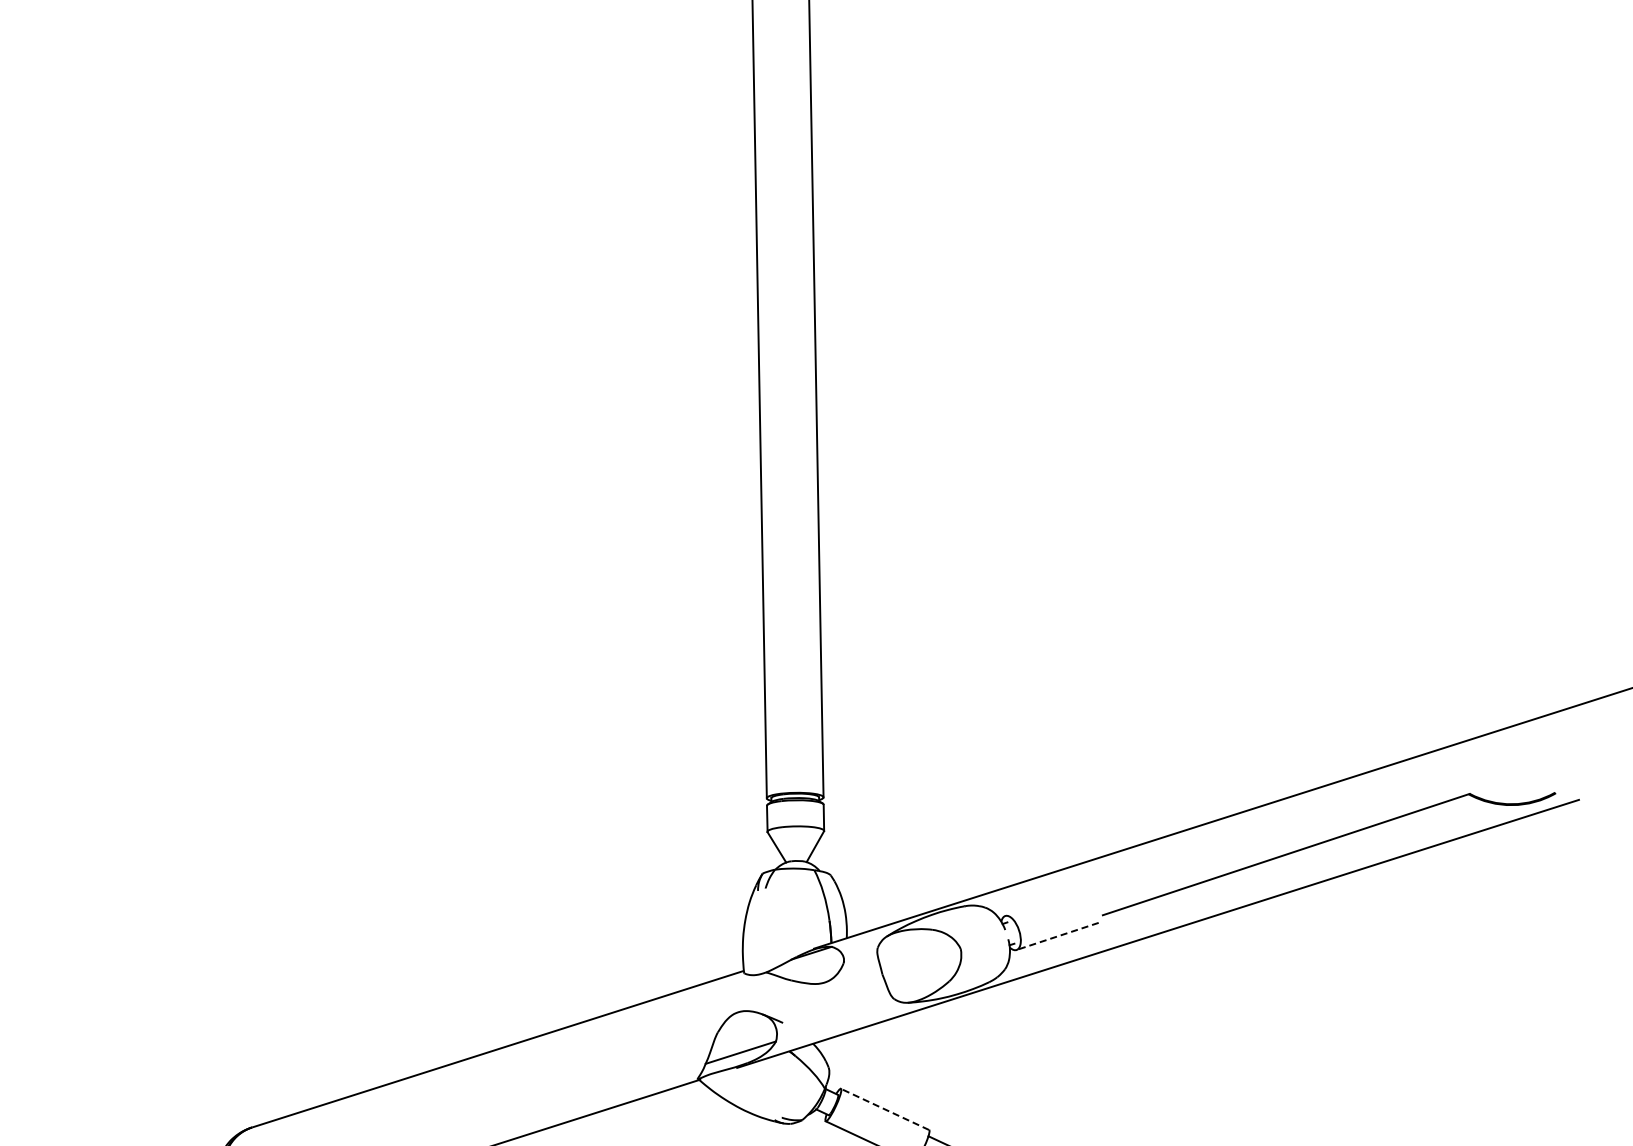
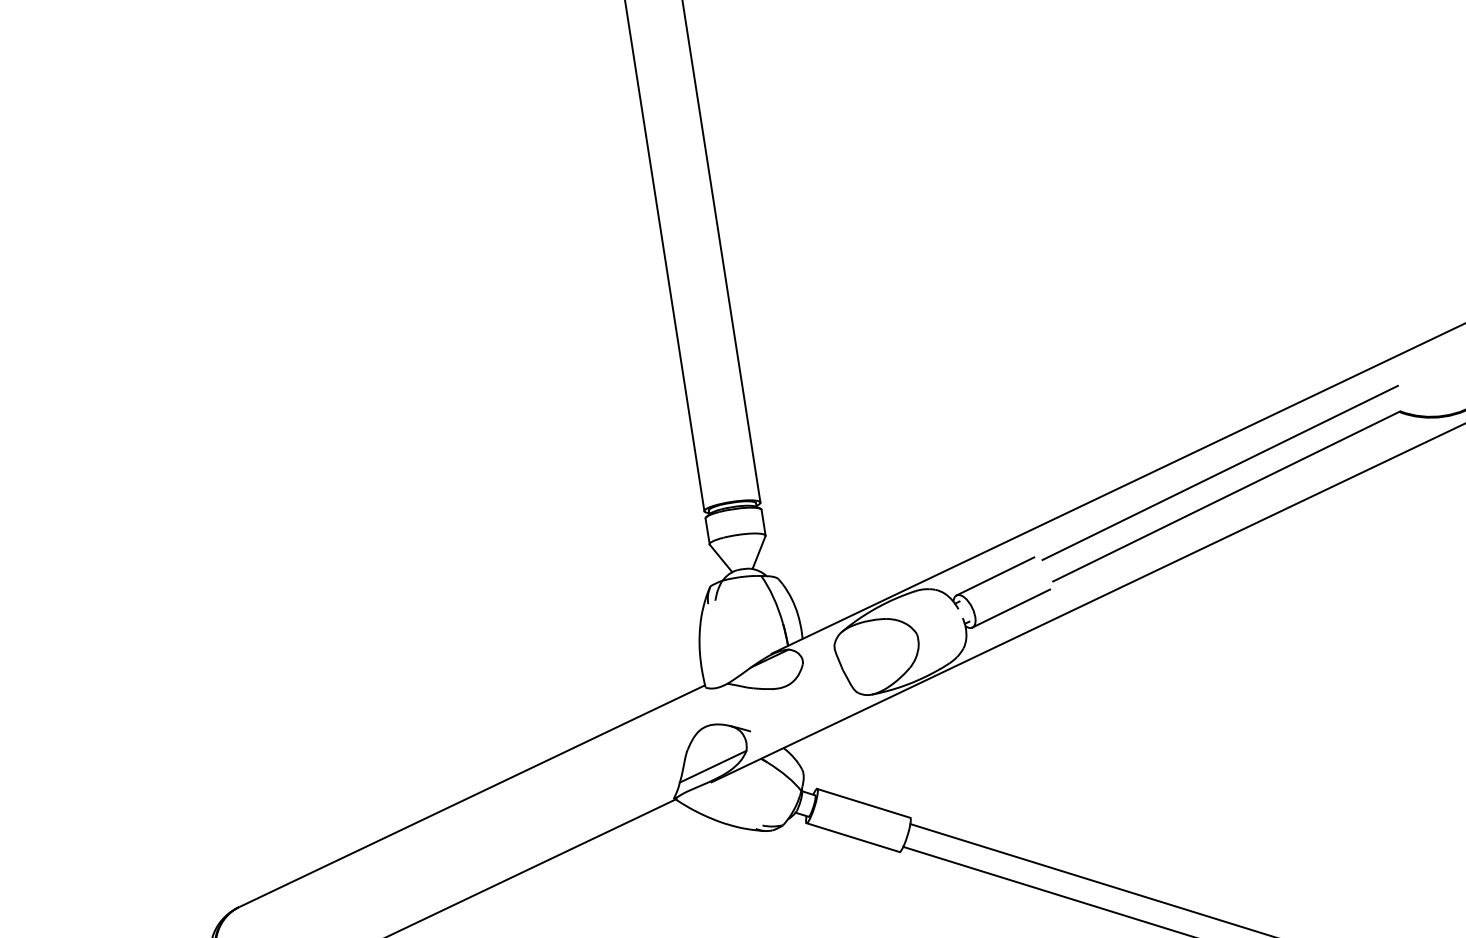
line: (1282, 830) -> (1219, 473), added
line: (1046, 902) -> (995, 576), added
line: (1057, 936) -> (1011, 608), dashed -> solid
line: (884, 1109) -> (863, 803), dashed -> solid

